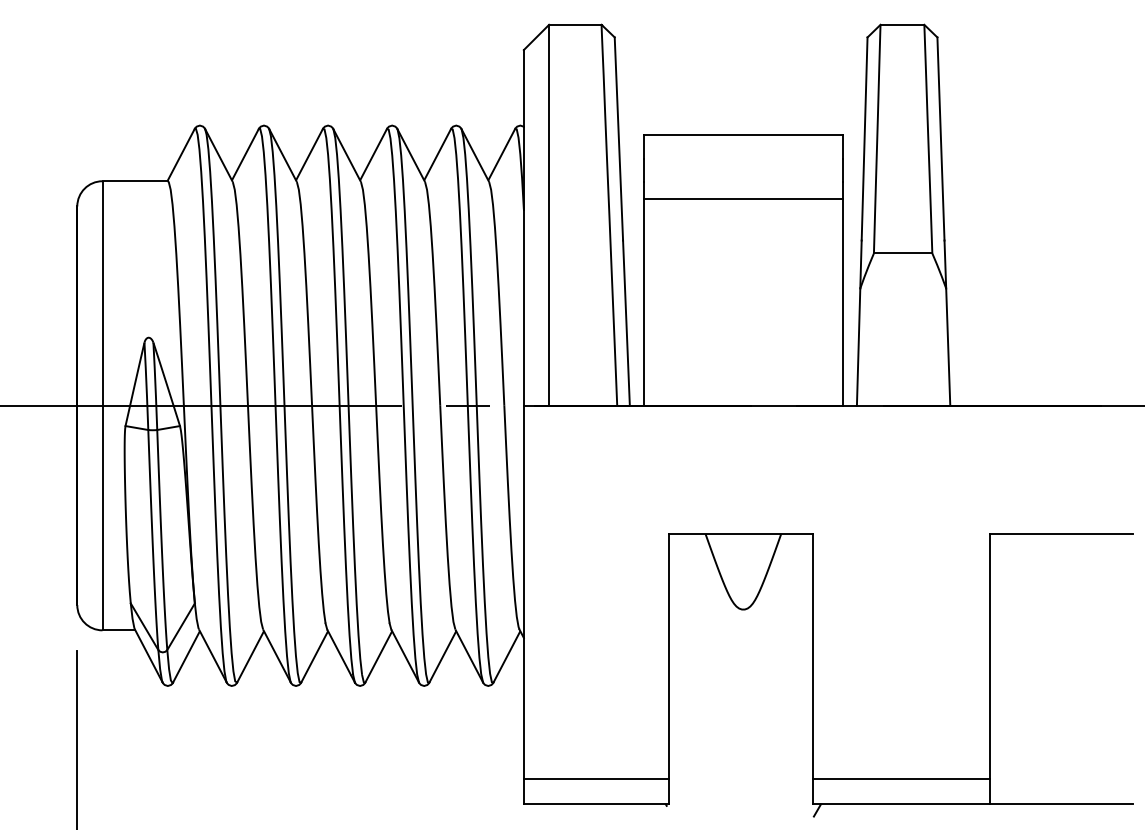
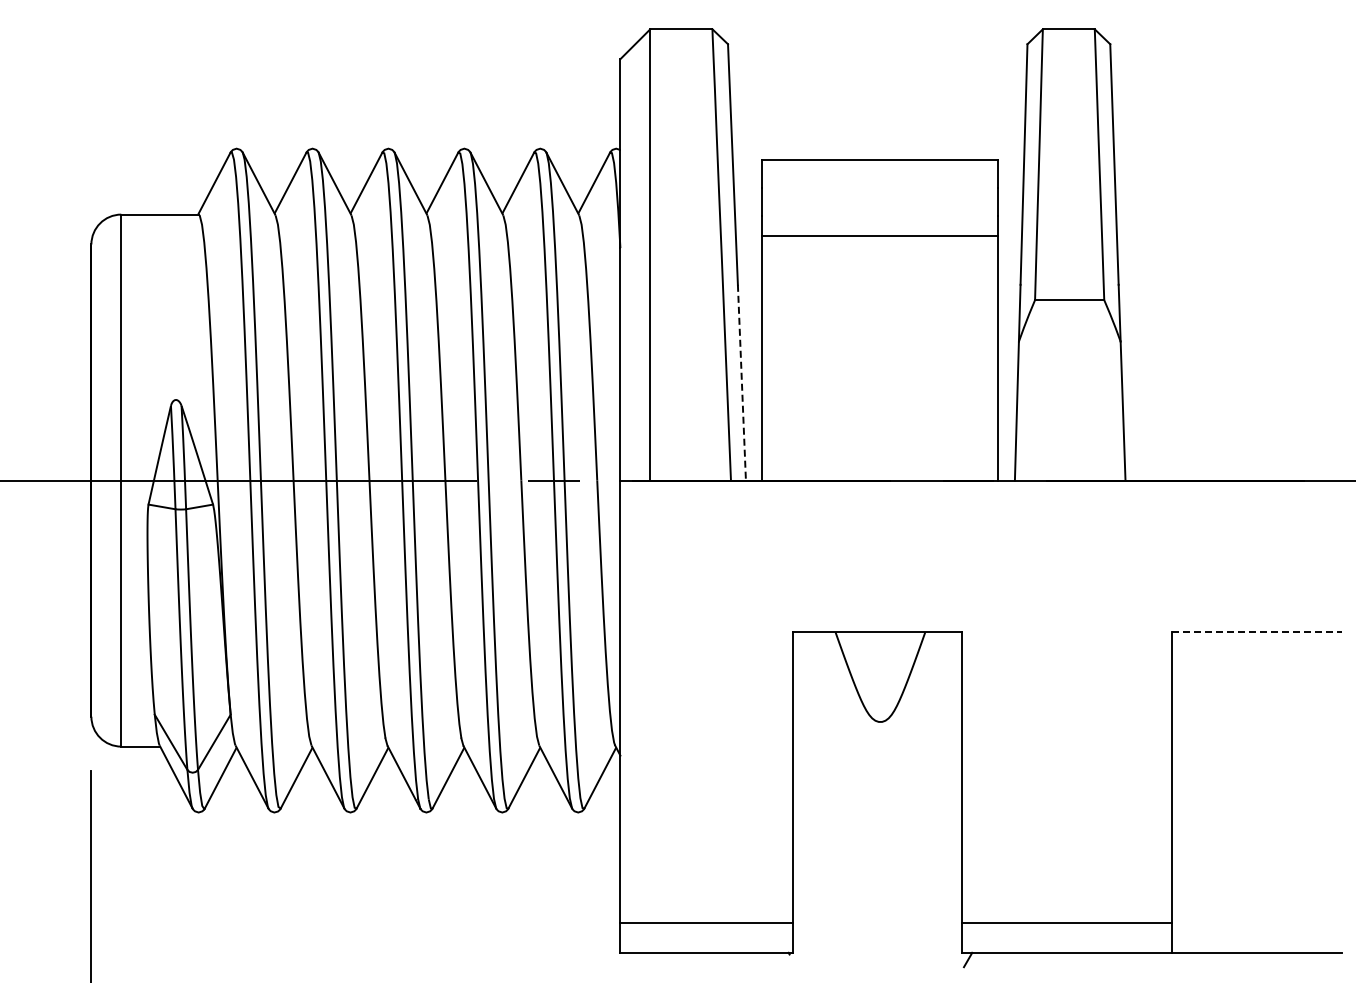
line: (626, 322) -> (741, 382), solid -> dashed
line: (1061, 534) -> (1257, 632), solid -> dashed

